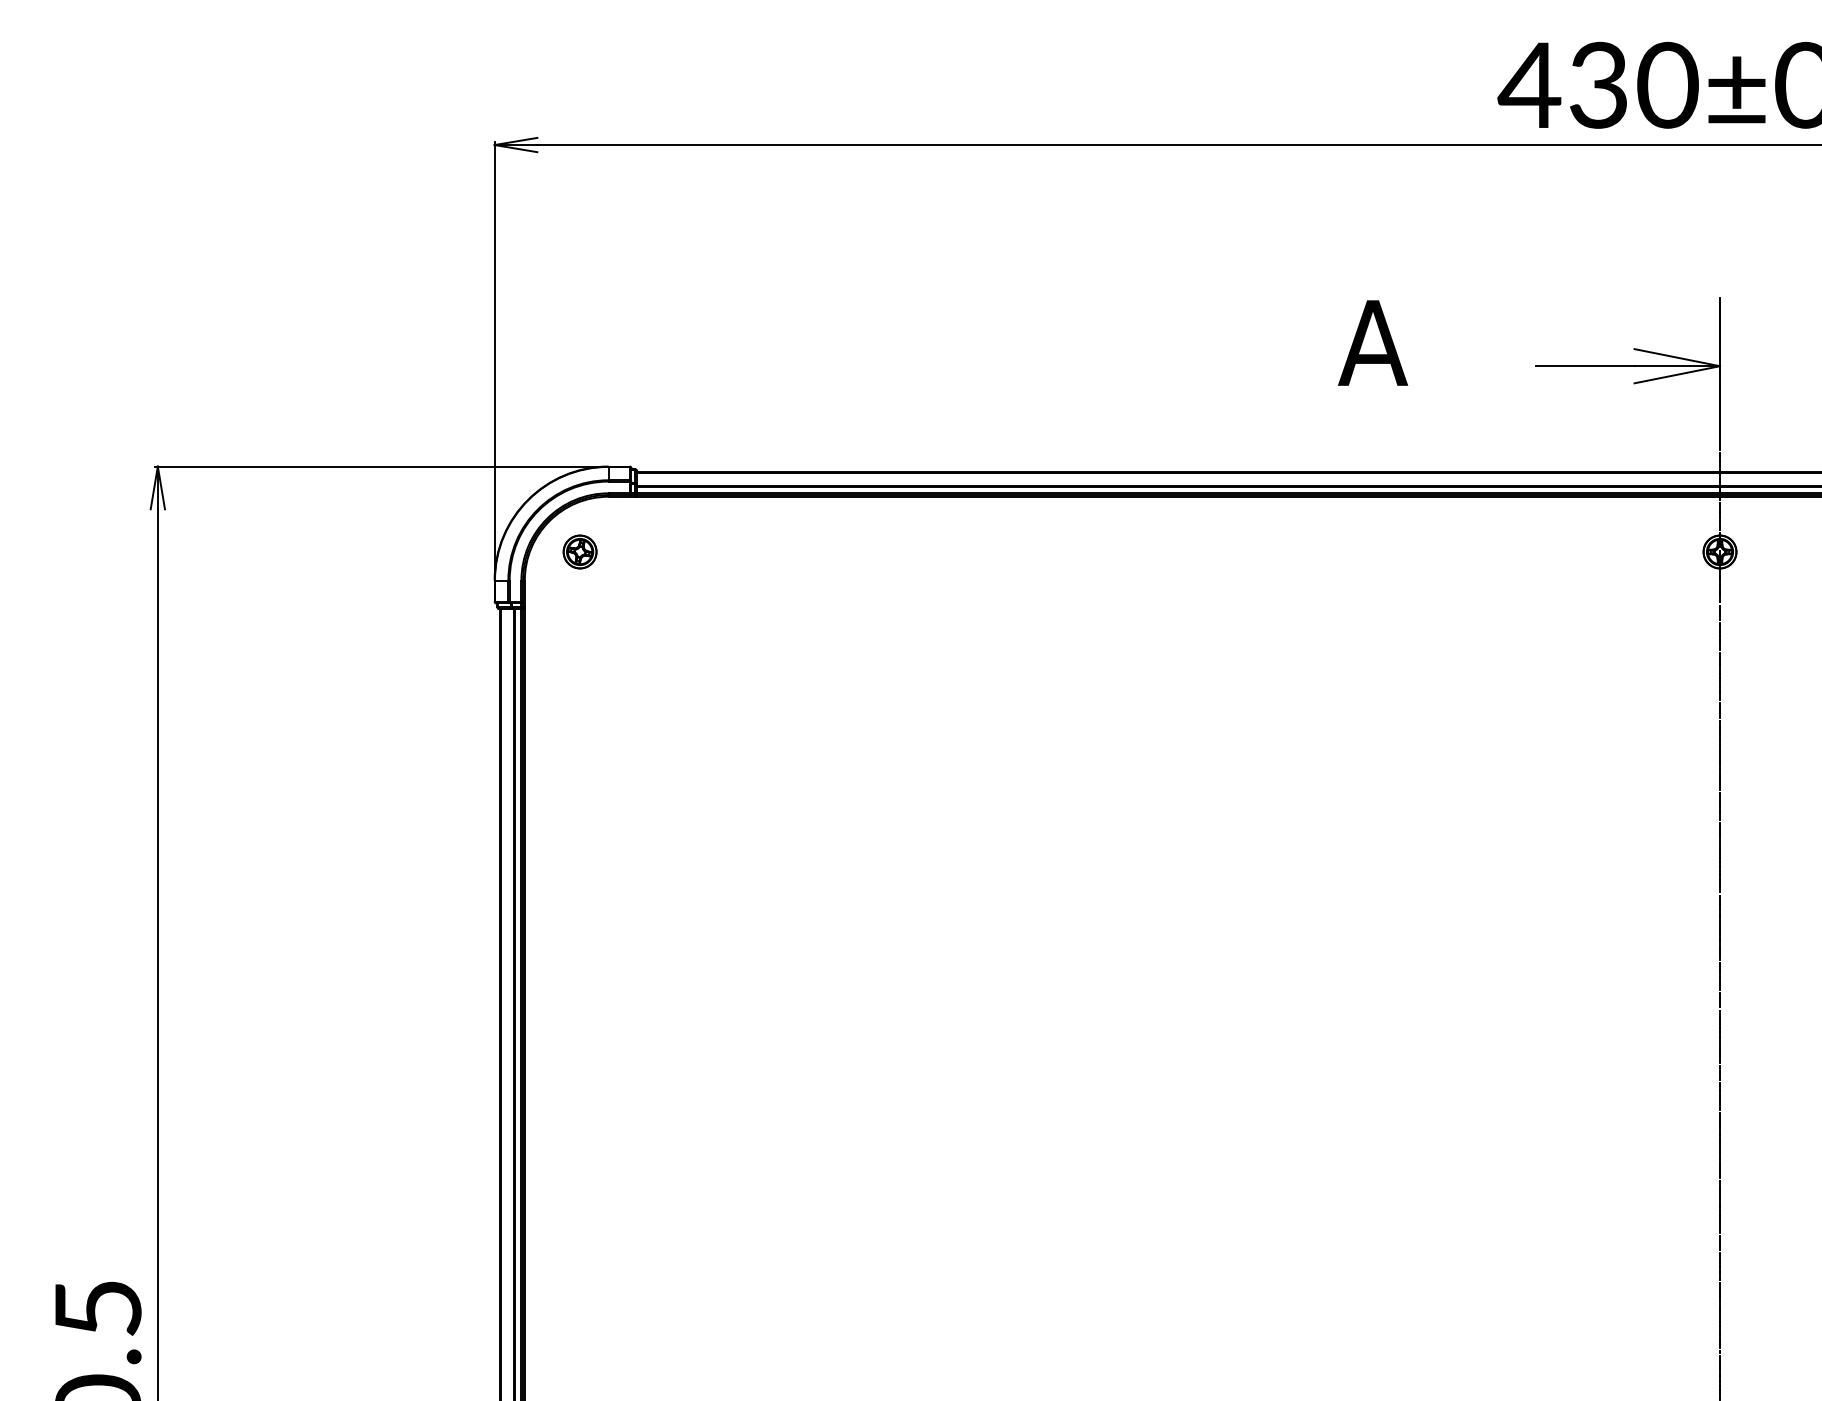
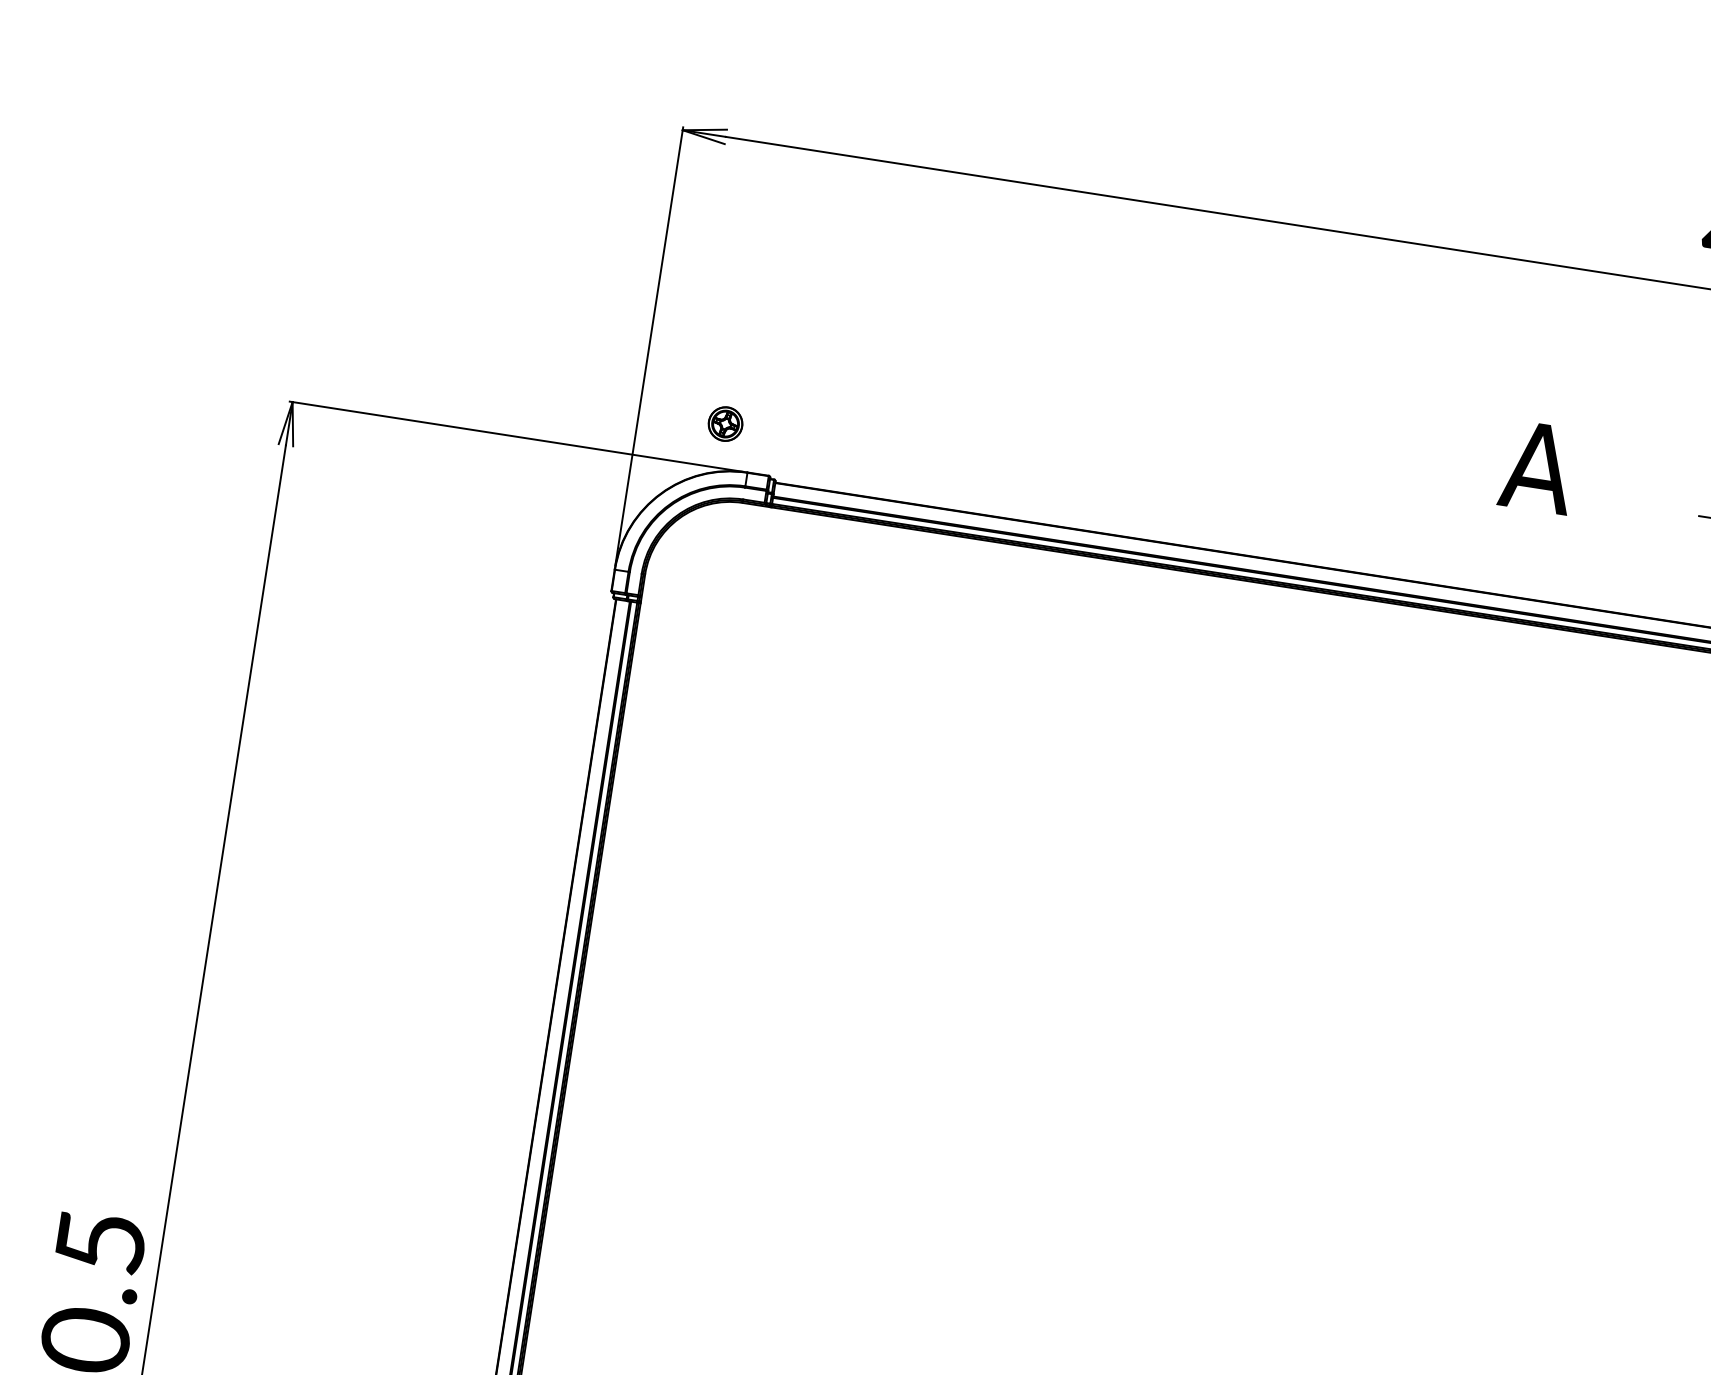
part: (579, 551) -> (725, 423), moved

